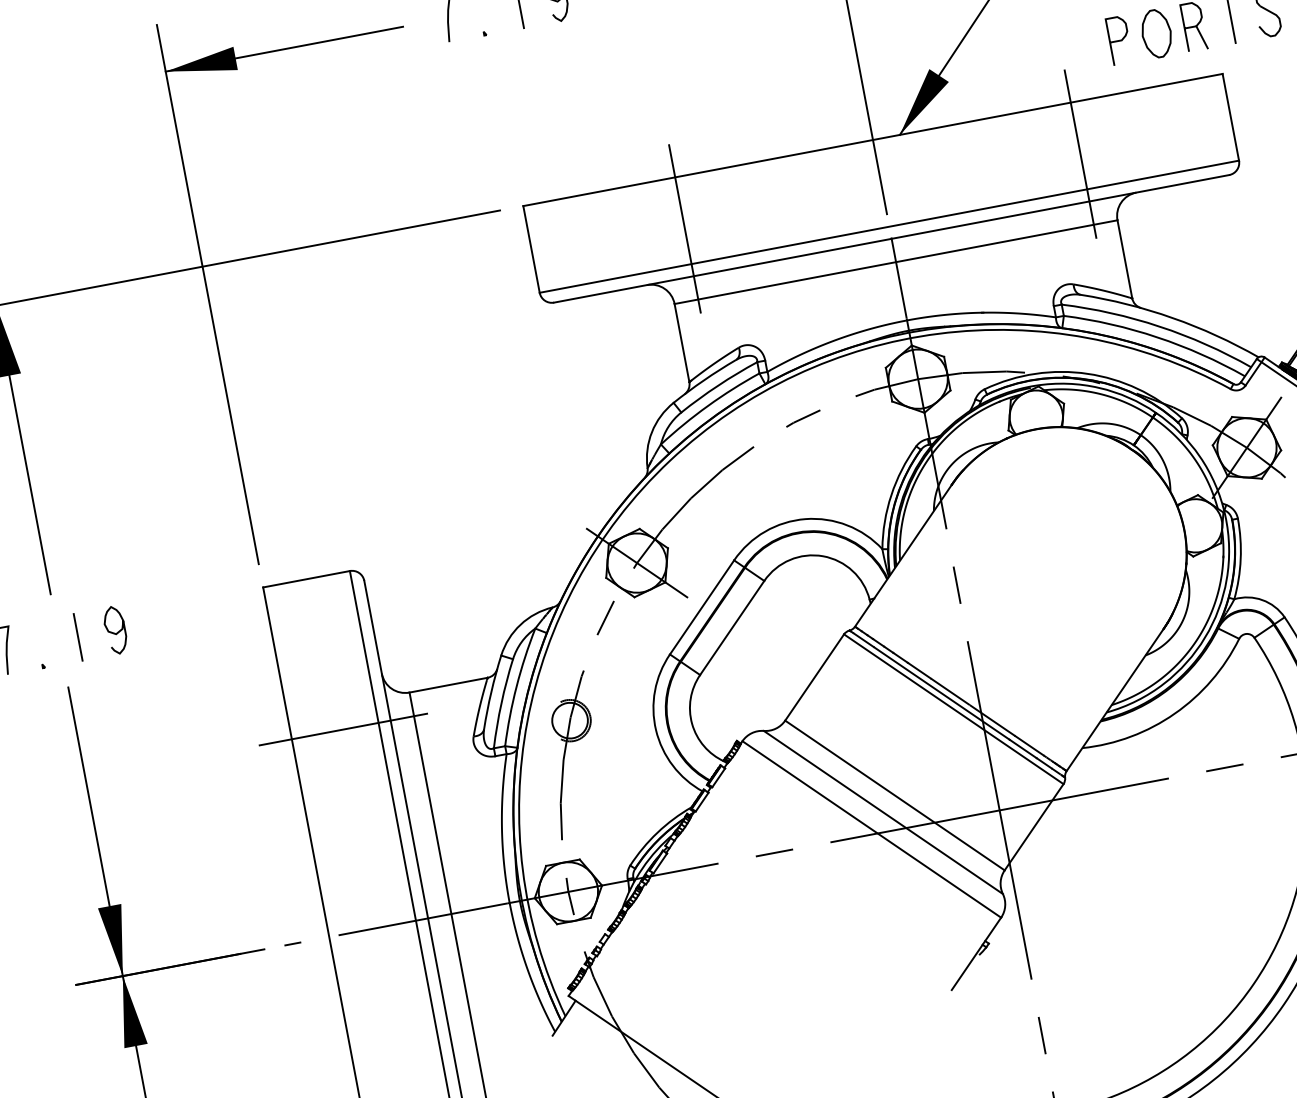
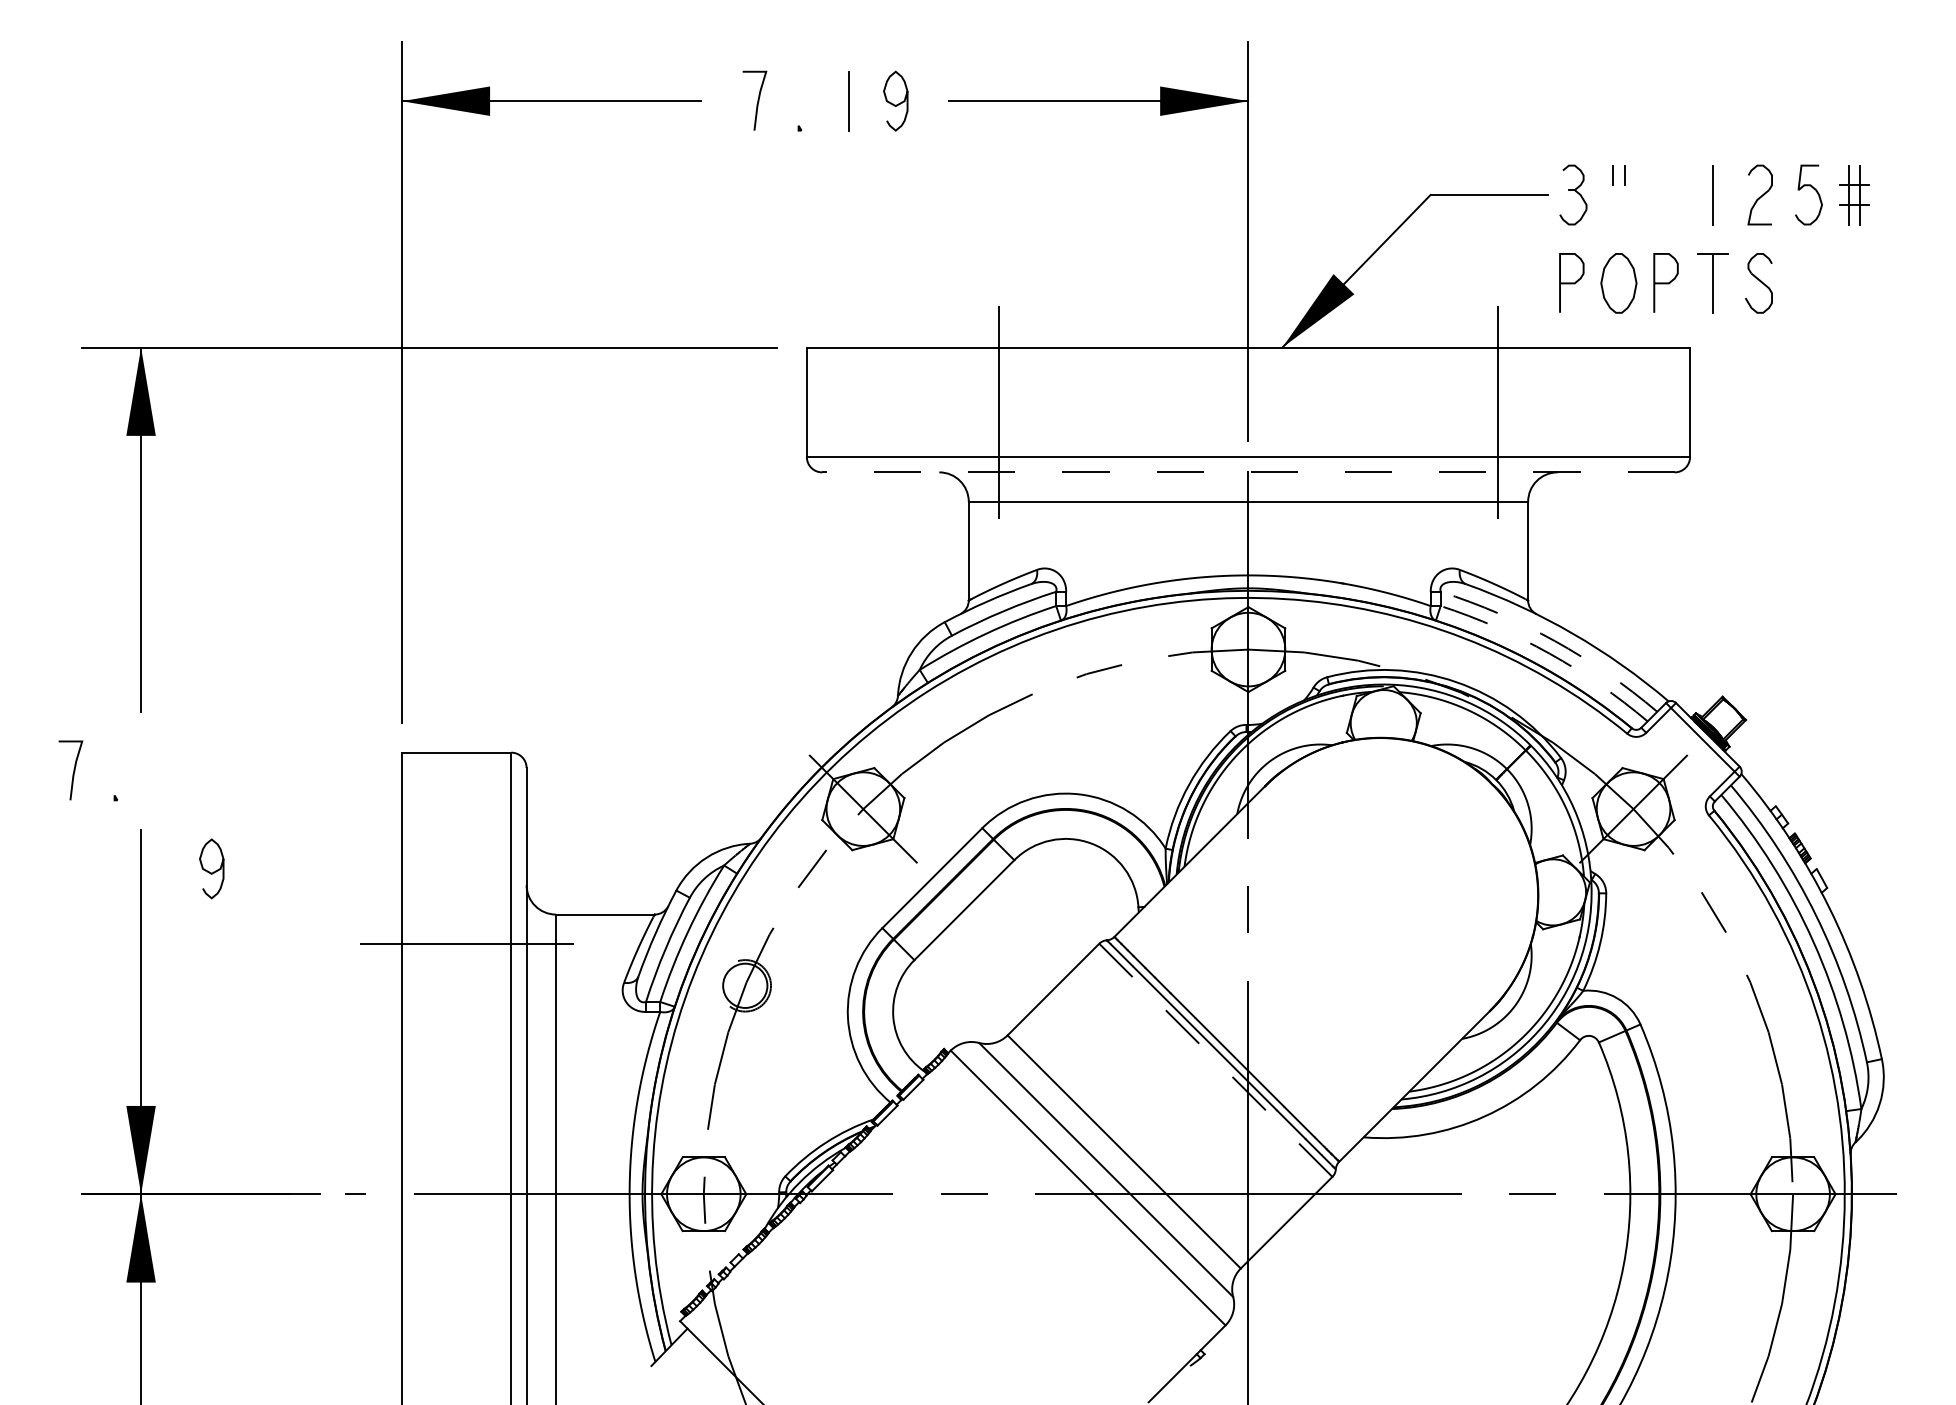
line: (1201, 36) -> (1672, 297), removed
line: (890, 239) -> (1247, 472), solid -> dashed
arc: (1159, 326) -> (1554, 641), solid -> dashed
arc: (1157, 337) -> (1549, 653), solid -> dashed
curve: (113, 632) -> (208, 870), moved
line: (77, 637) -> (164, 770), removed
line: (953, 709) -> (1215, 1060), solid -> dashed

